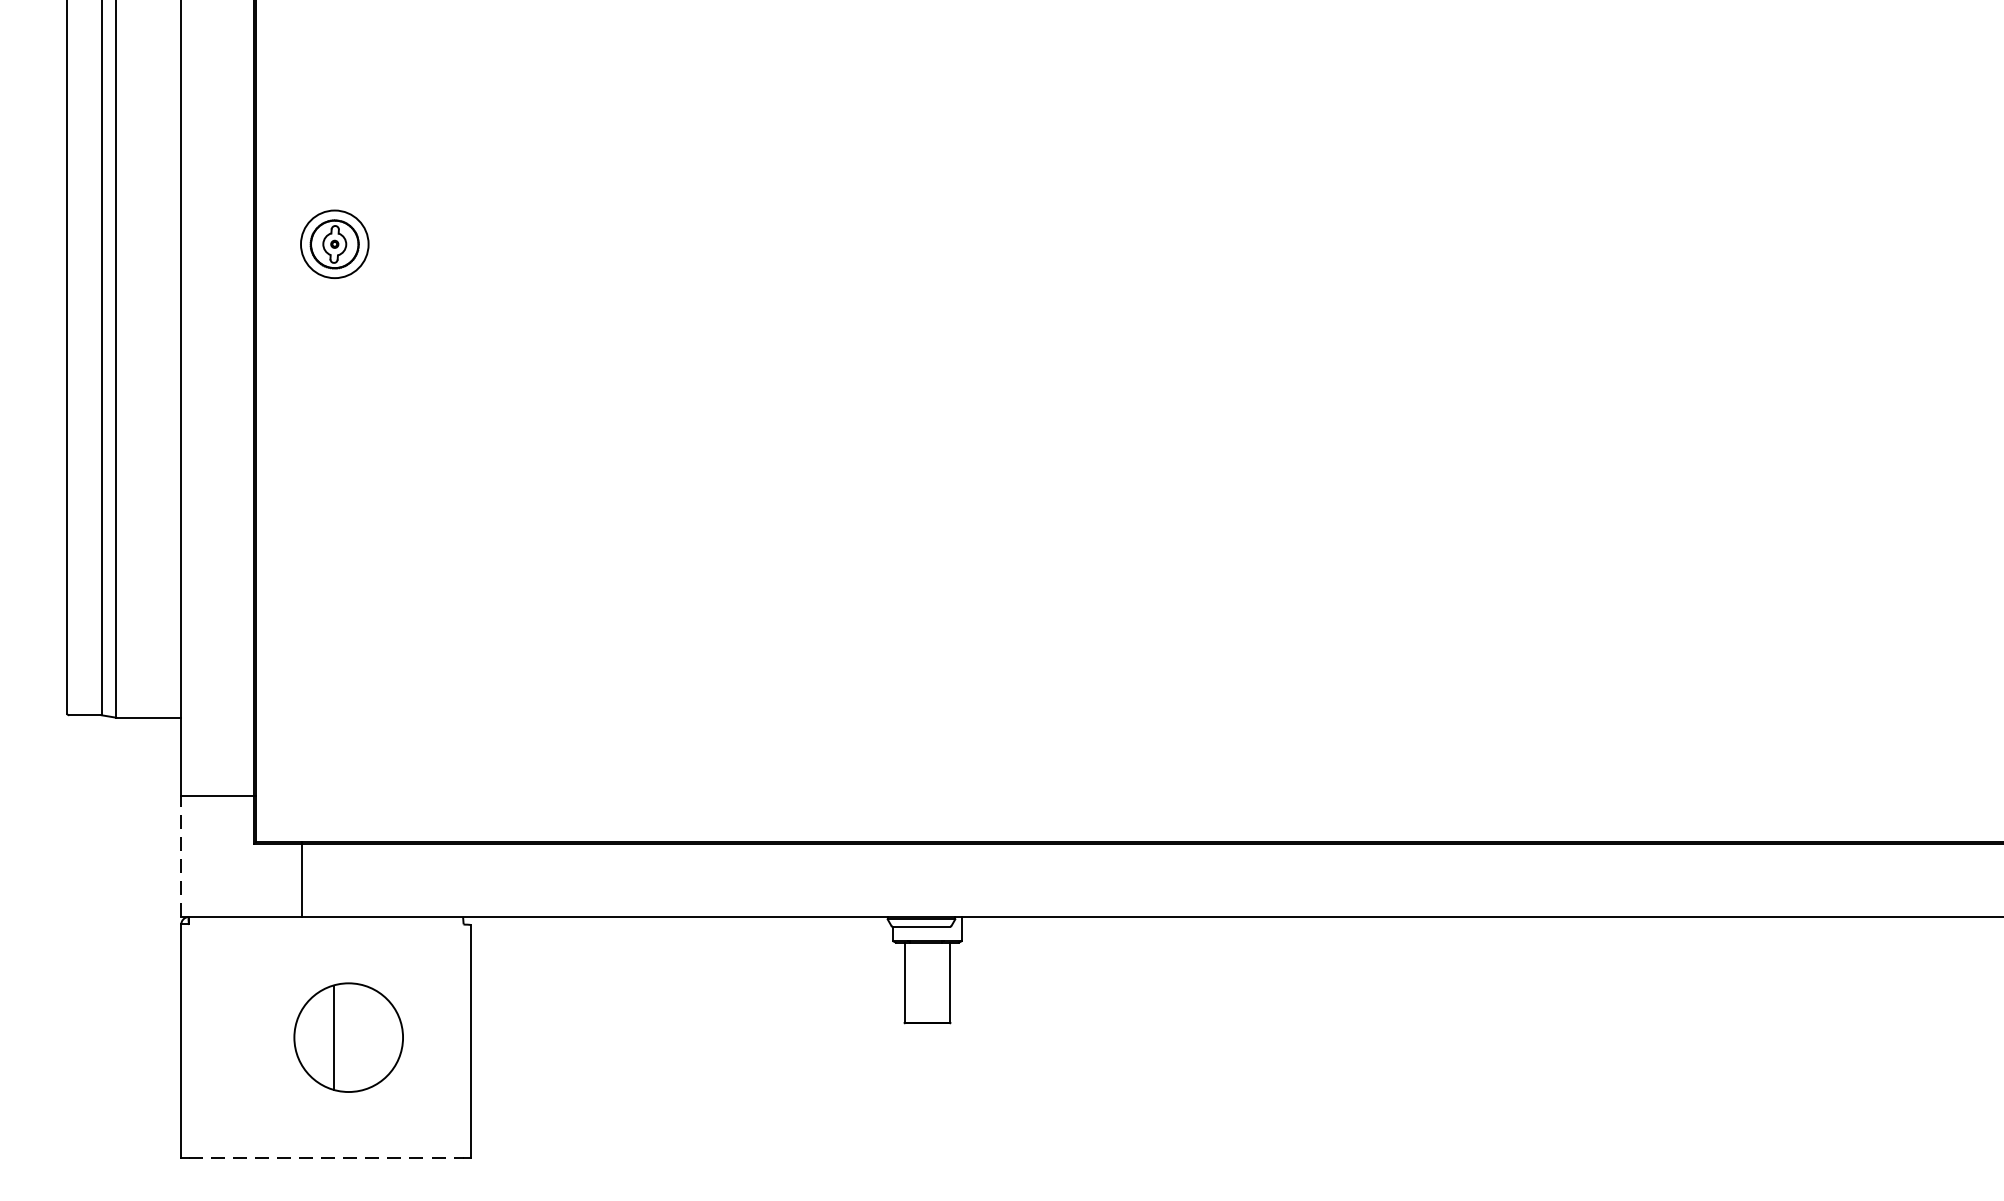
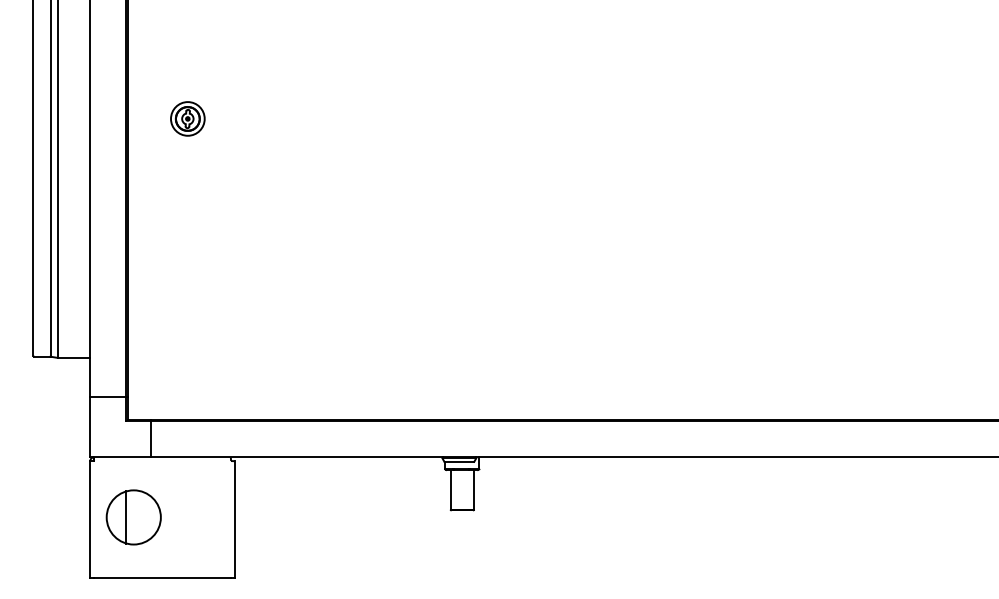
part: (334, 243) -> (187, 118), moved
line: (181, 855) -> (90, 426), dashed -> solid
part: (348, 1037) -> (133, 517), moved
line: (326, 1158) -> (162, 577), dashed -> solid

